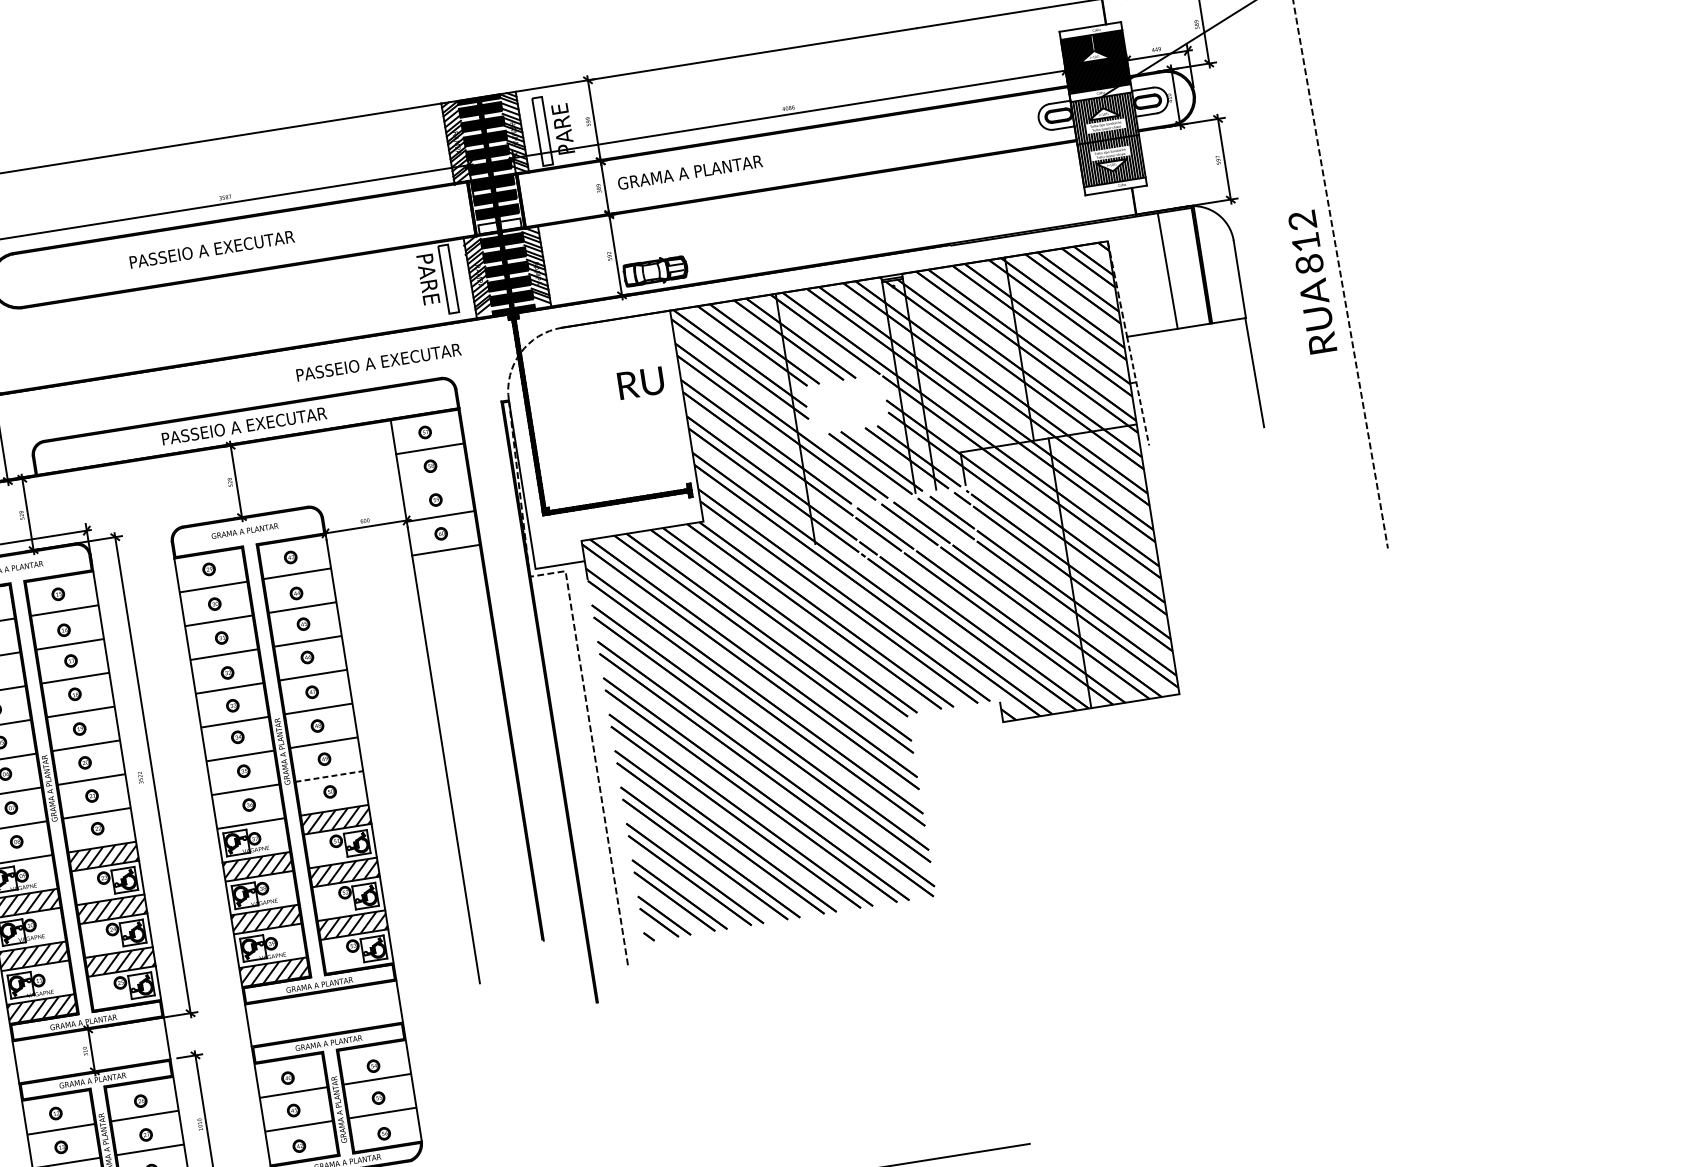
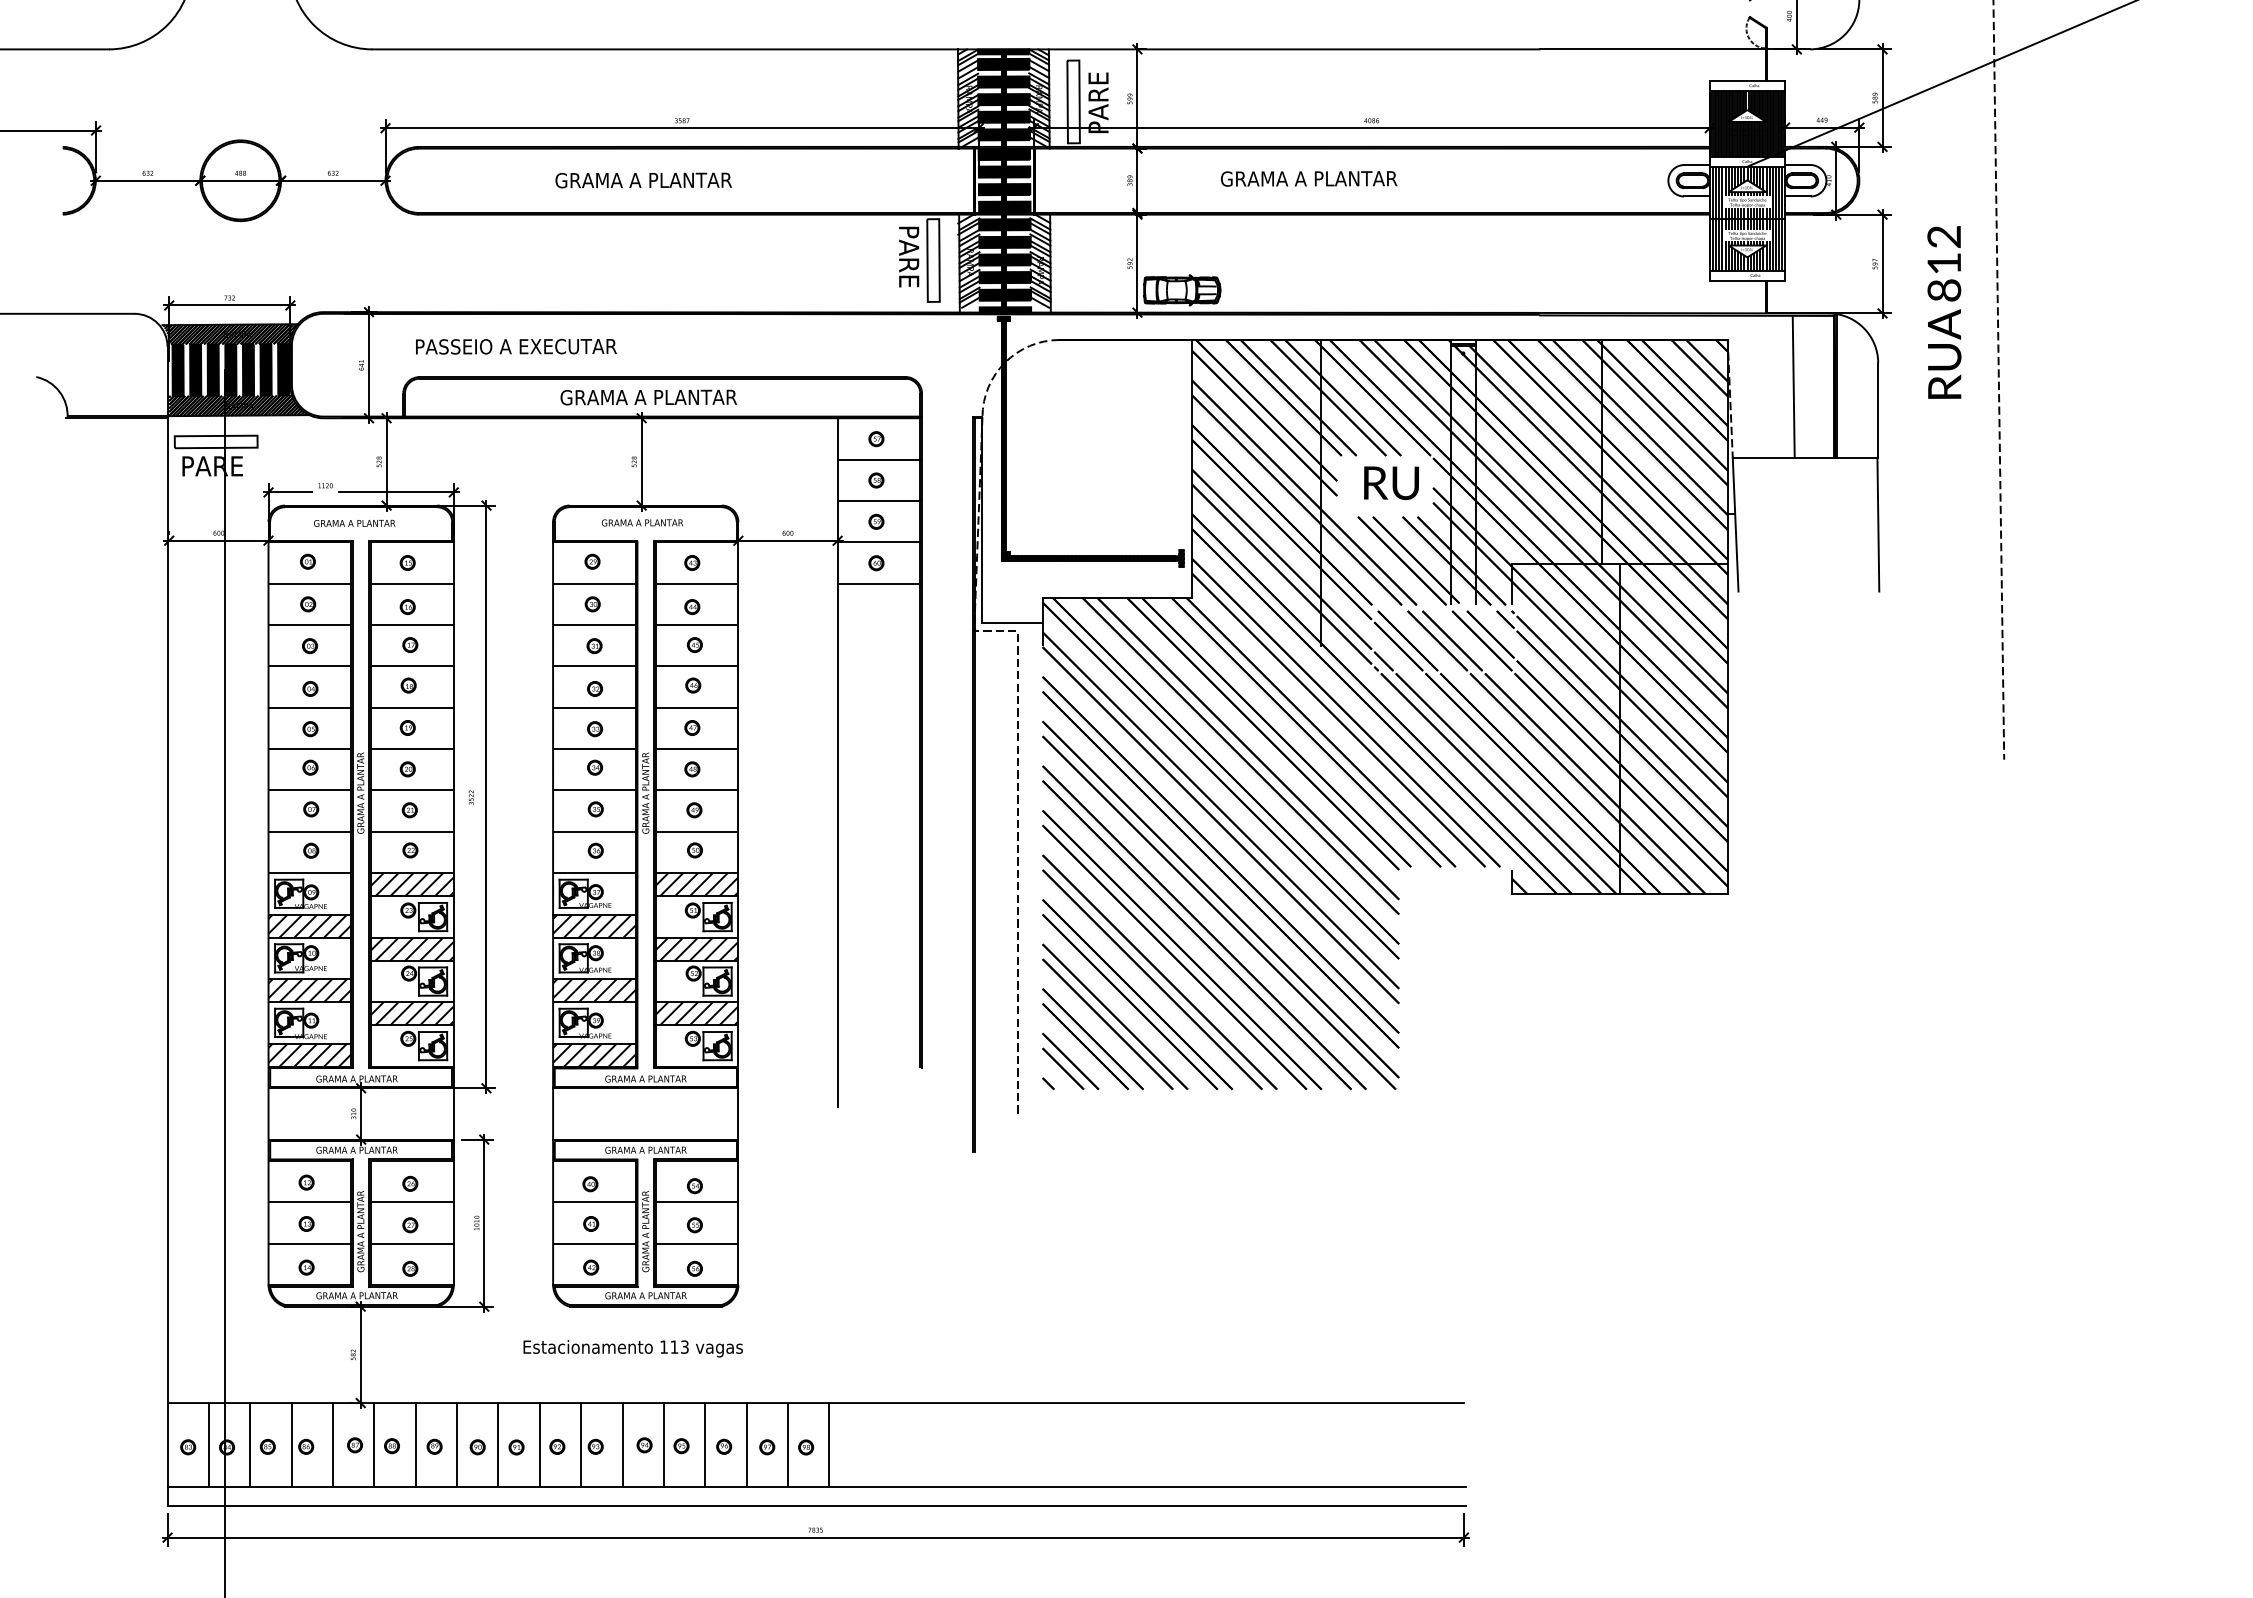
text: (690, 172) -> (1309, 178), moved
fill: (499, 225) -> (1004, 206), added
text: (212, 249) -> (656, 180), PASSEIO A EXECUTAR -> GRAMA A PLANTAR
text: (1312, 282) -> (1944, 312), moved
text: (378, 362) -> (516, 346), moved
text: (641, 383) -> (1391, 483), moved
line: (1138, 391) -> (1735, 524), dashed -> solid
text: (244, 426) -> (661, 397), PASSEIO A EXECUTAR -> GRAMA A PLANTAR
line: (434, 482) -> (878, 500), added
line: (329, 776) -> (697, 831), dashed -> solid

